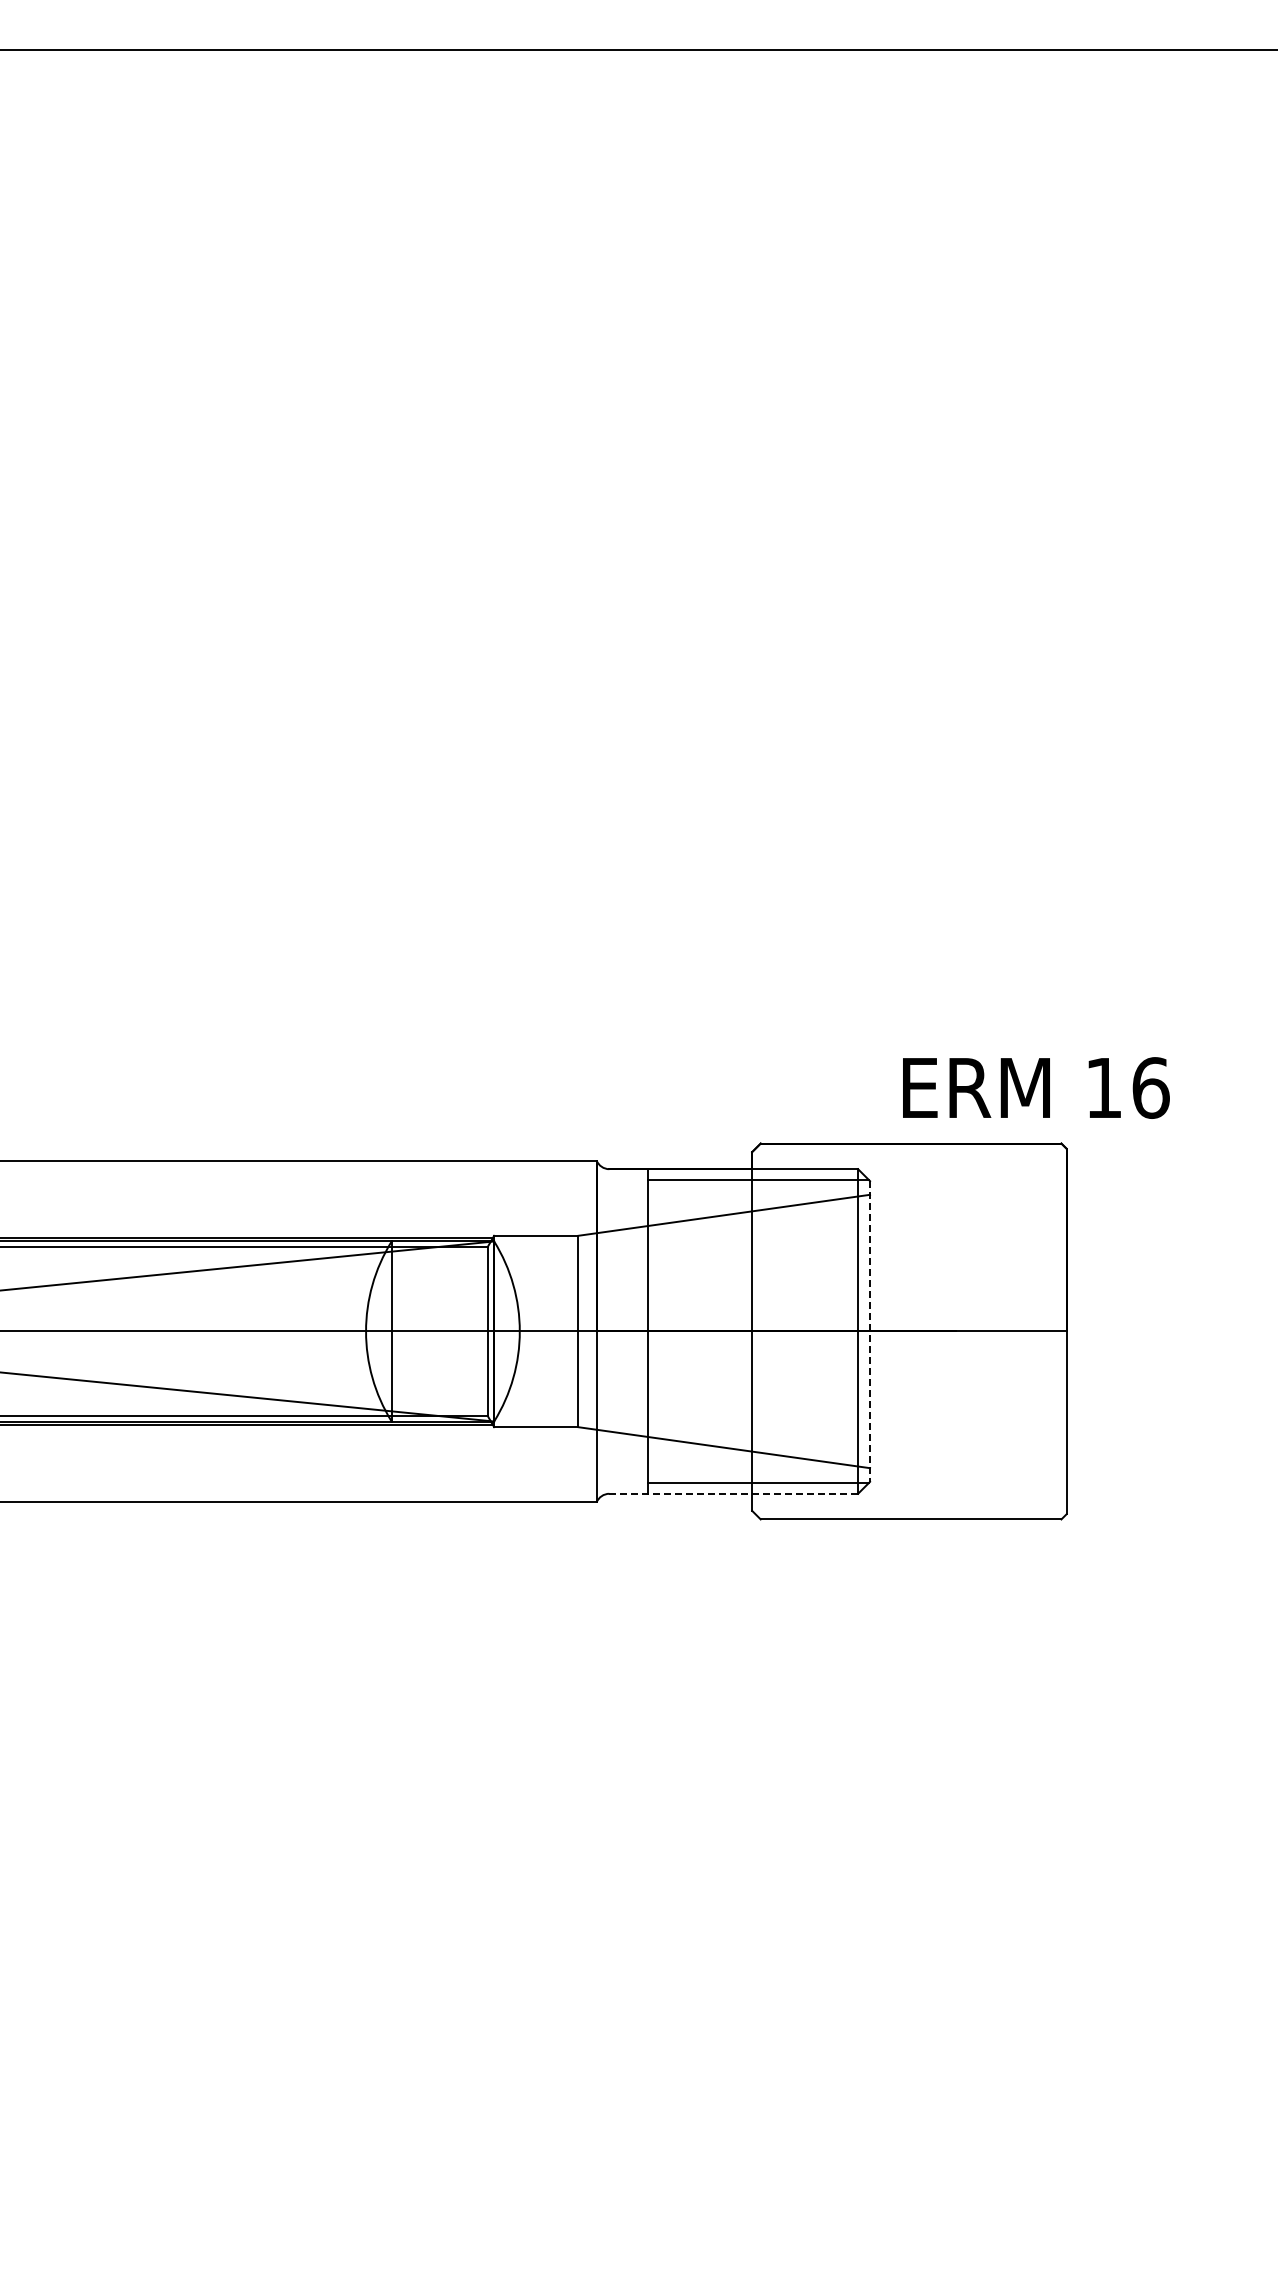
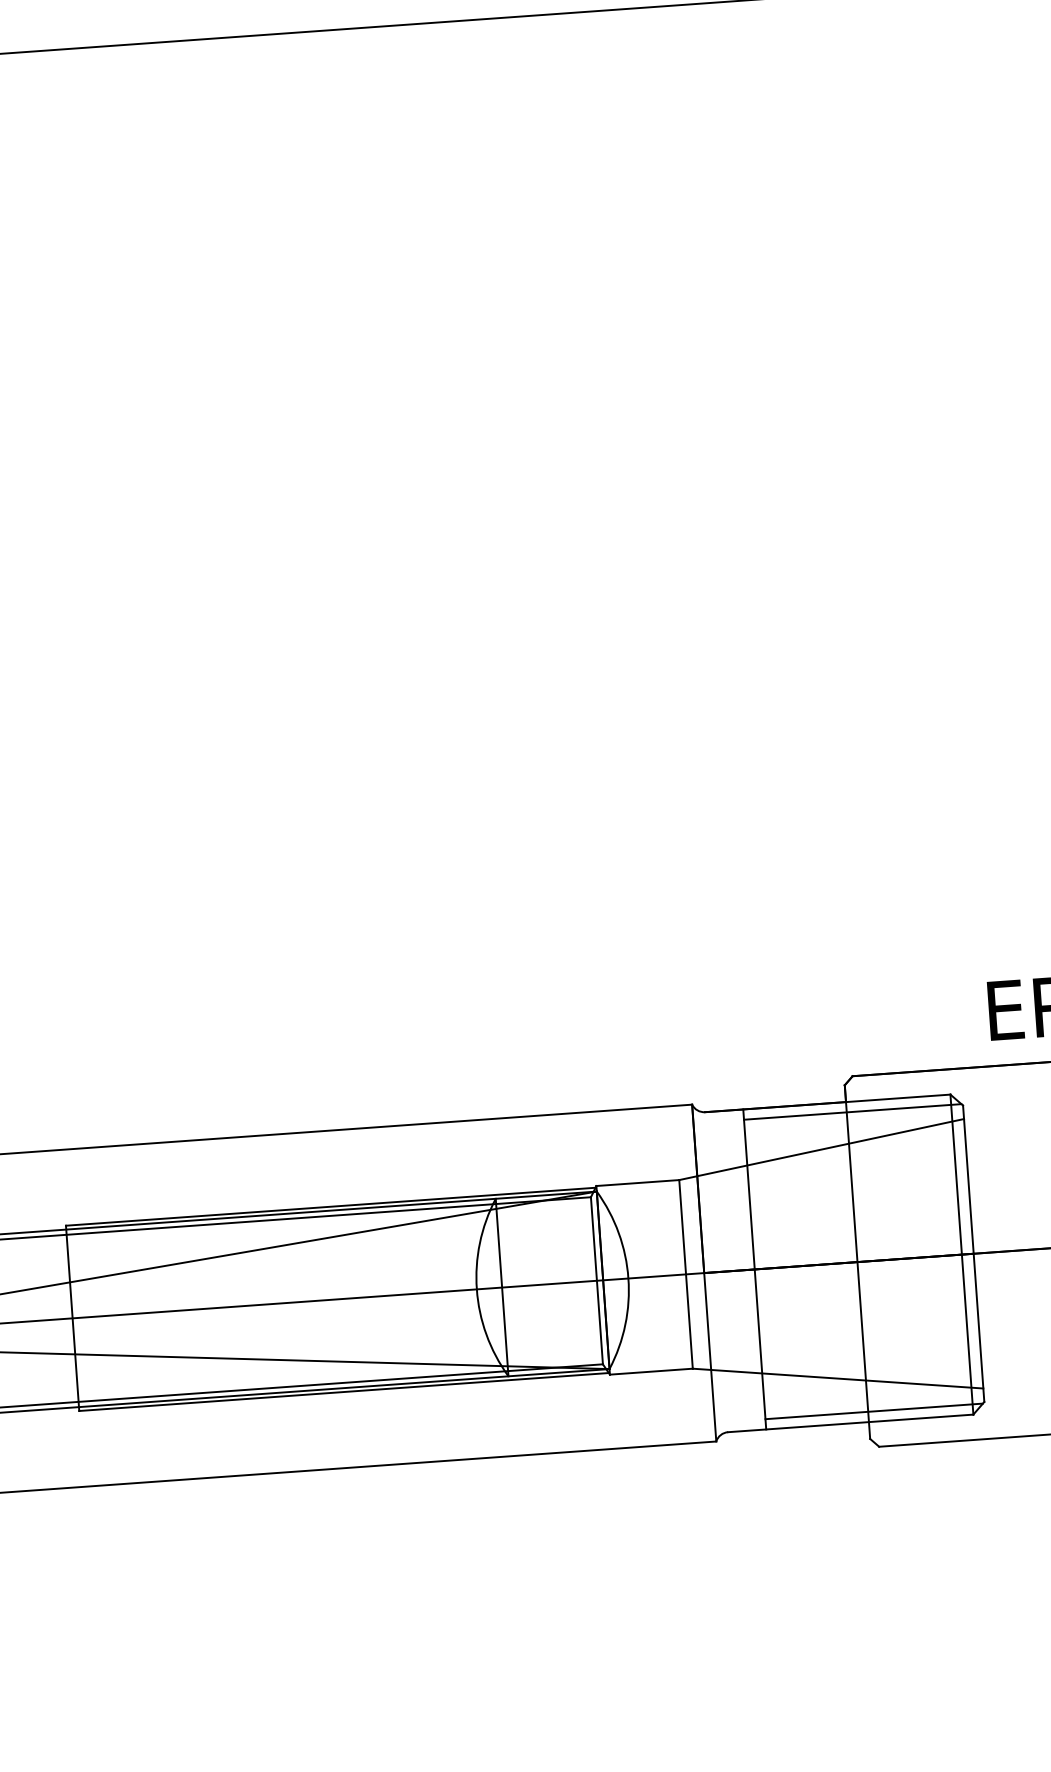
line: (870, 1331) -> (974, 1253), dashed -> solid
line: (734, 1493) -> (851, 1423), dashed -> solid

